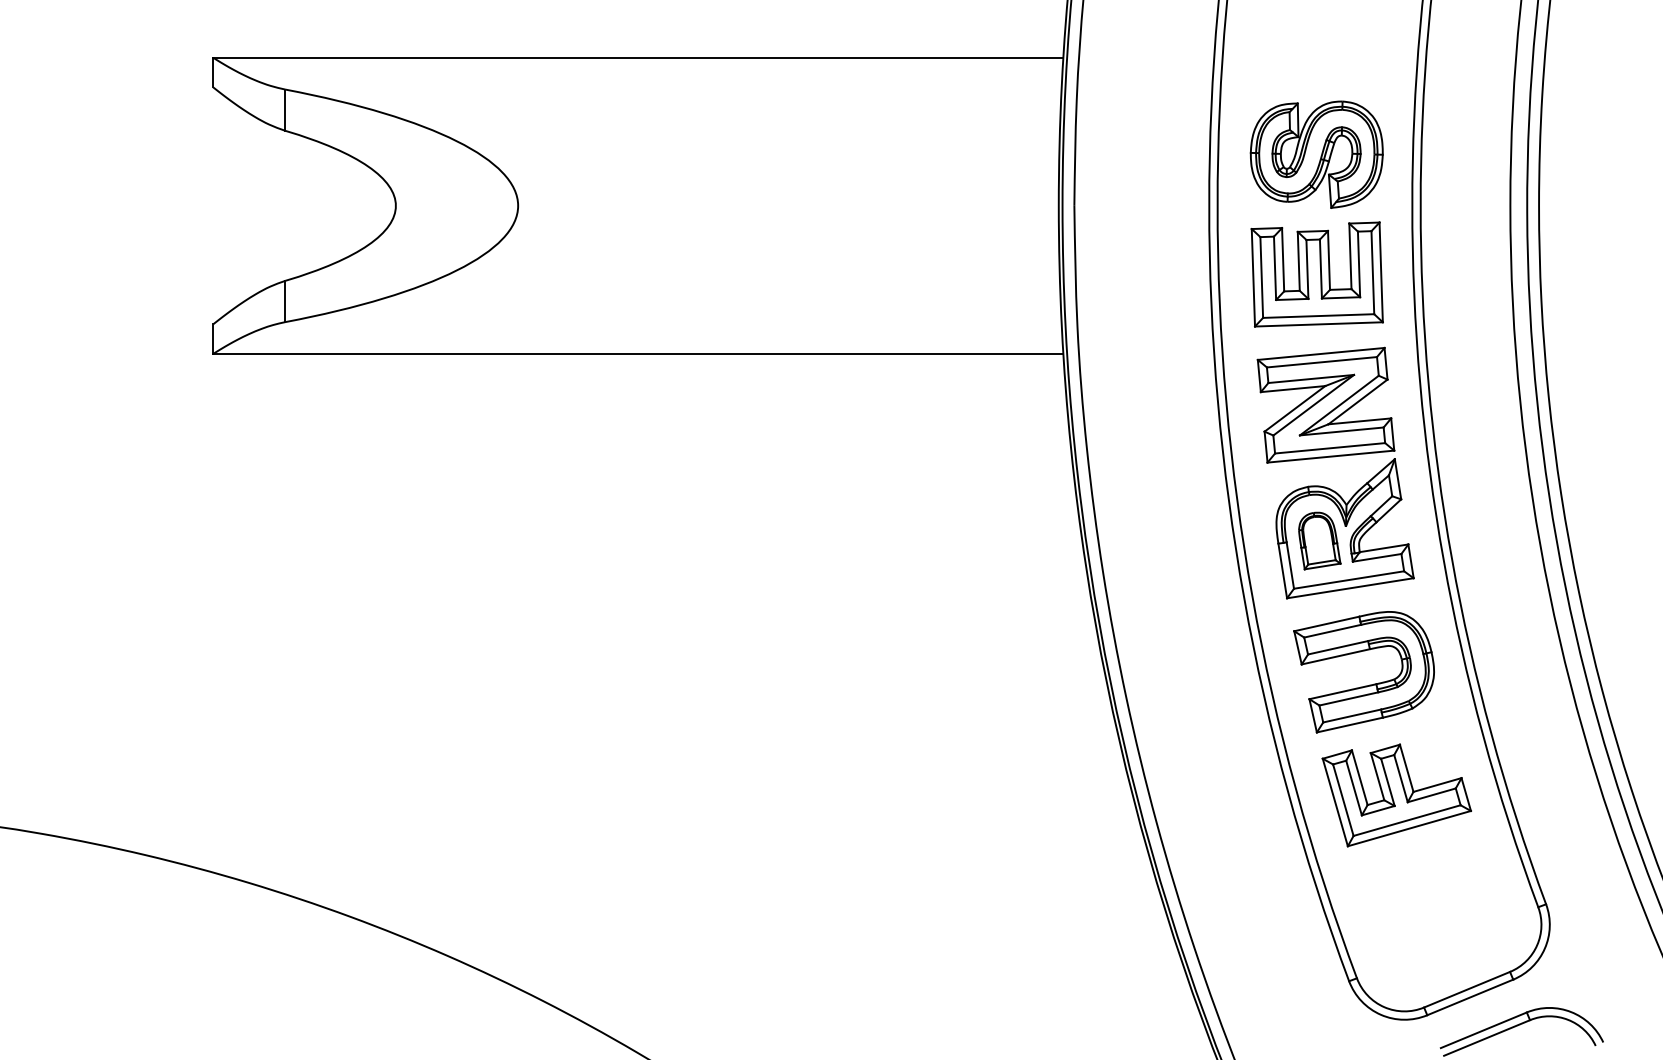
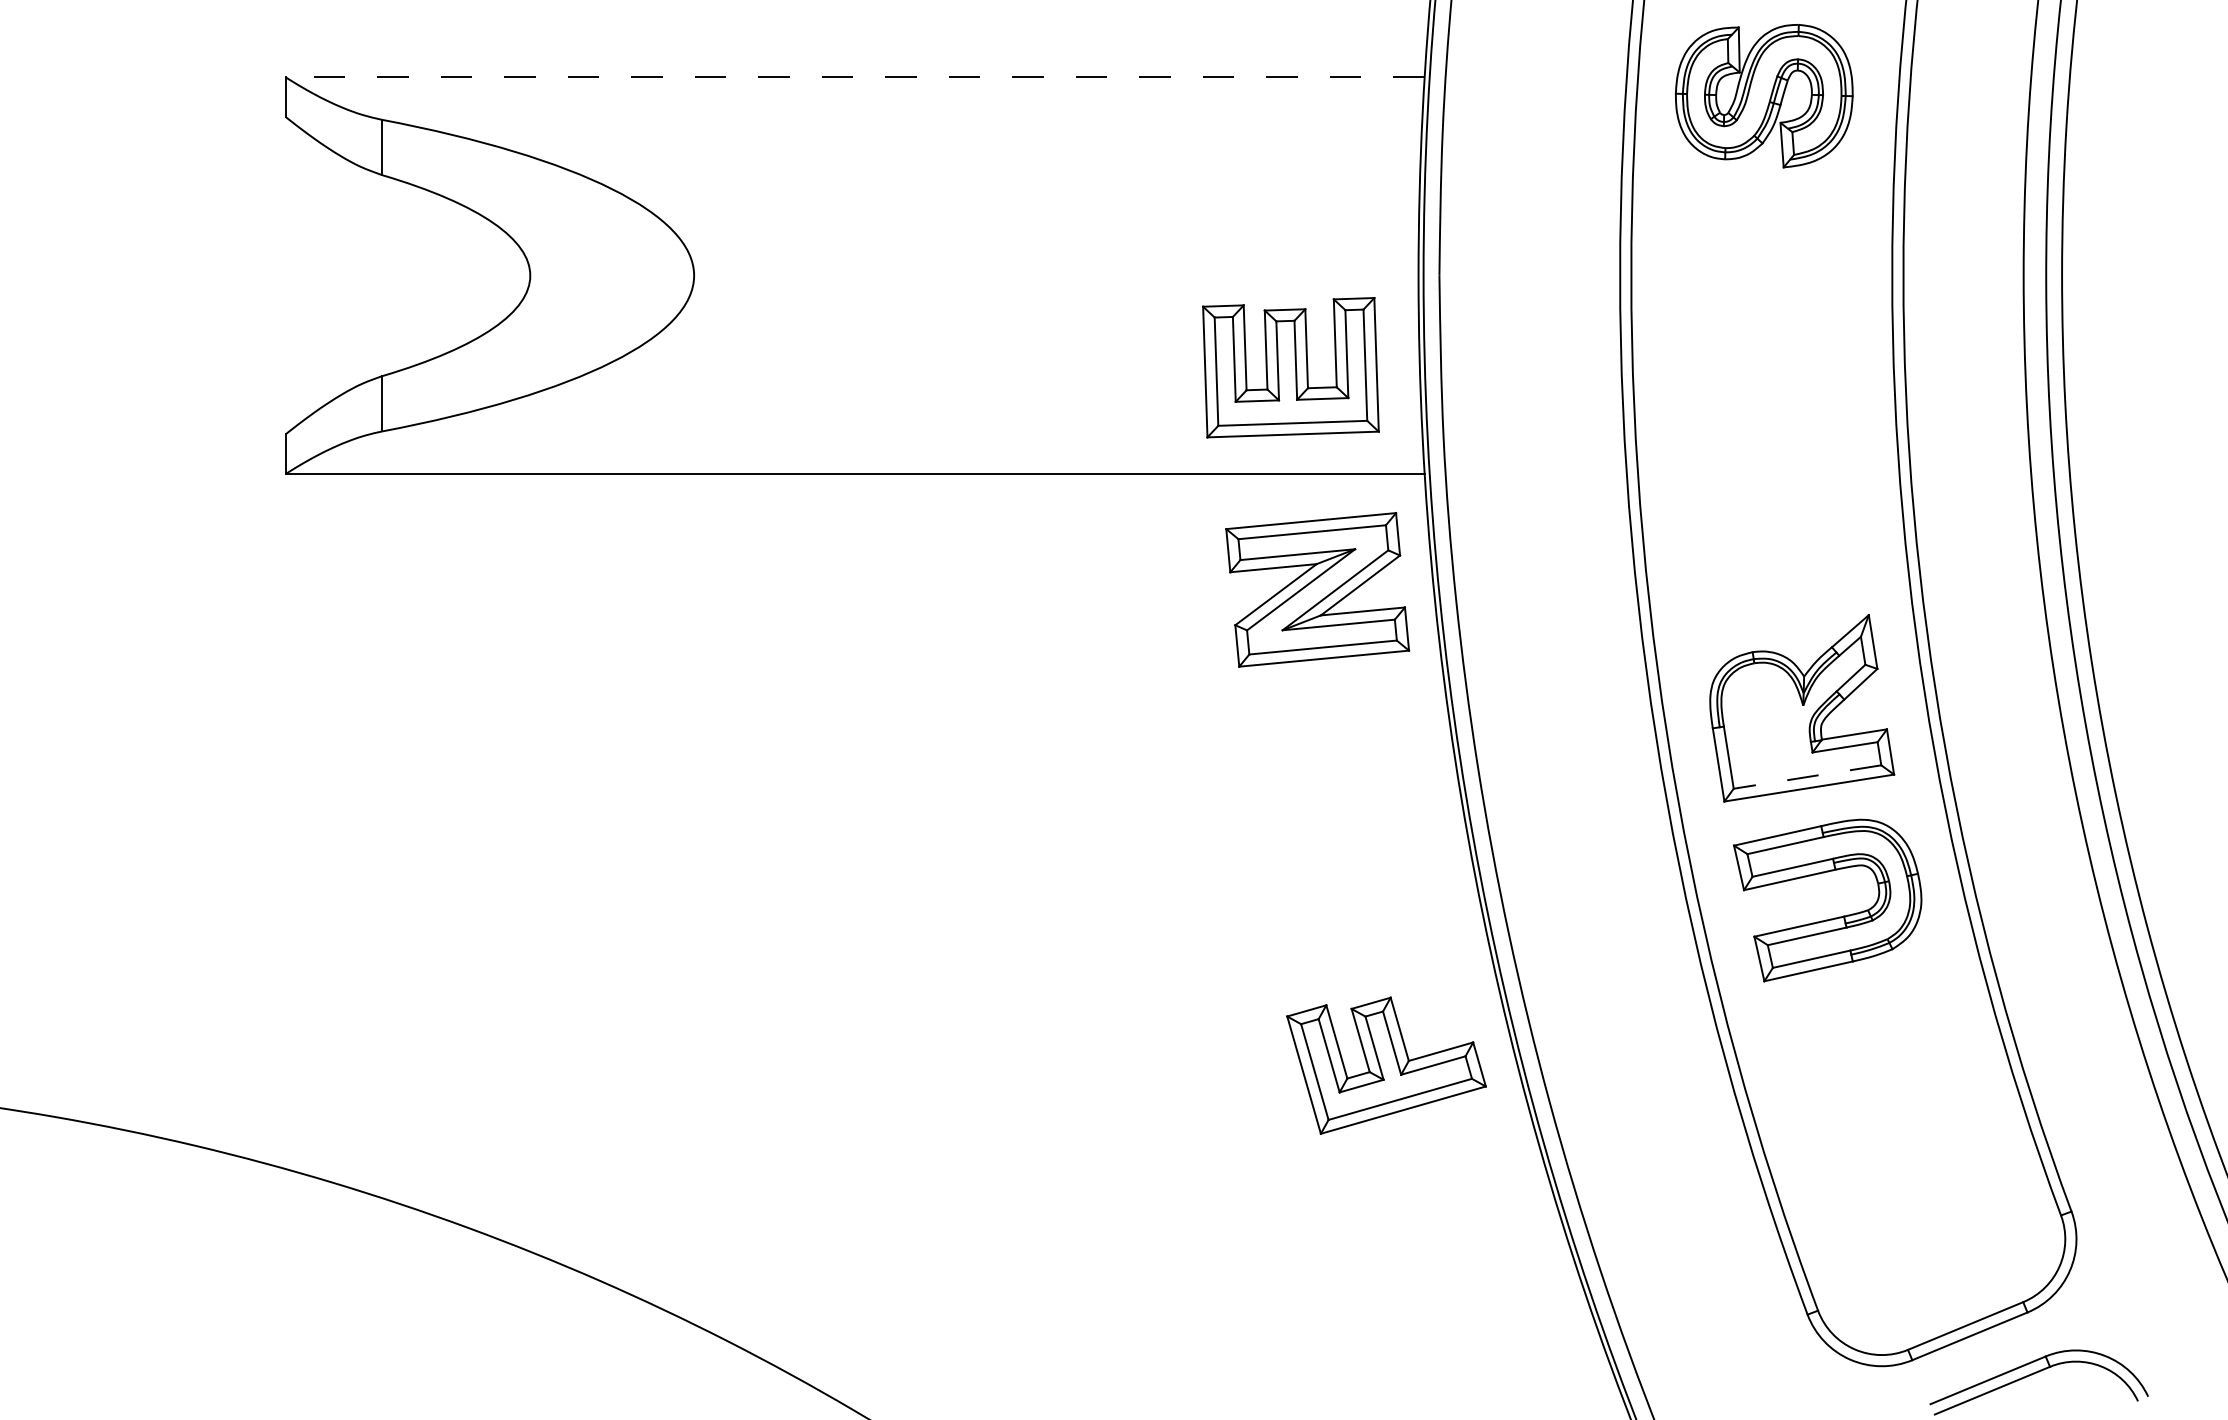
line: (638, 57) -> (855, 77), solid -> dashed
part: (1316, 154) -> (1763, 96), moved
part: (1316, 274) -> (1290, 367), moved
part: (1325, 404) -> (1317, 589), moved
part: (1319, 540) -> (1768, 724), removed
line: (1349, 580) -> (1807, 777), solid -> dashed
part: (1396, 795) -> (1386, 1065), moved

